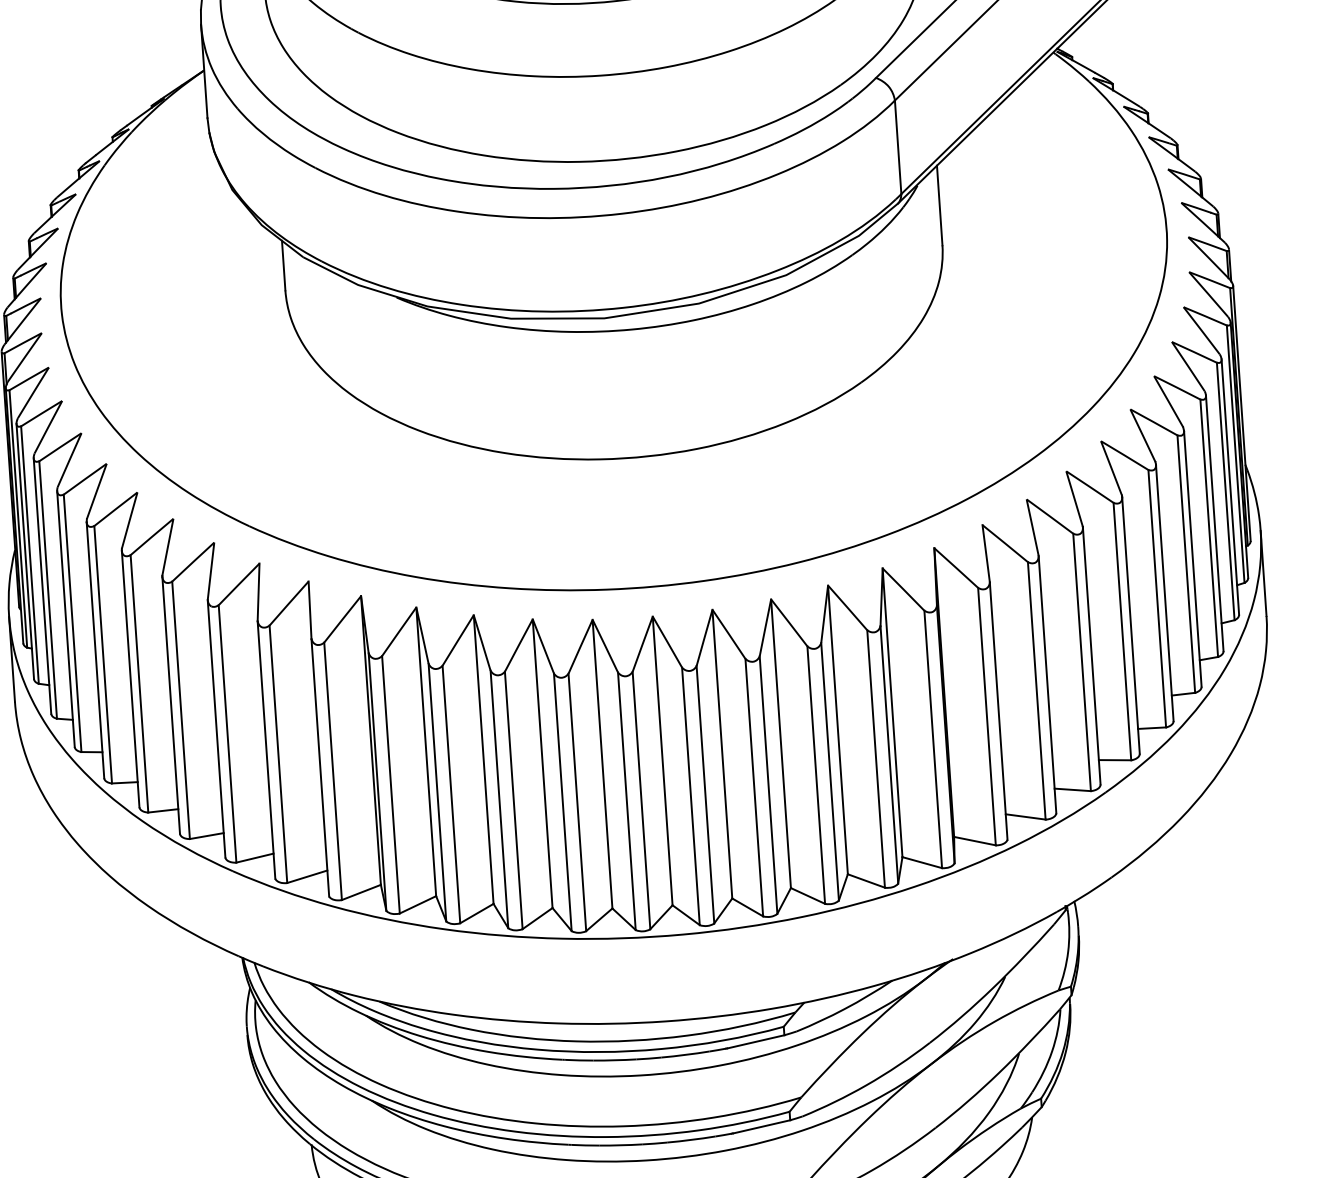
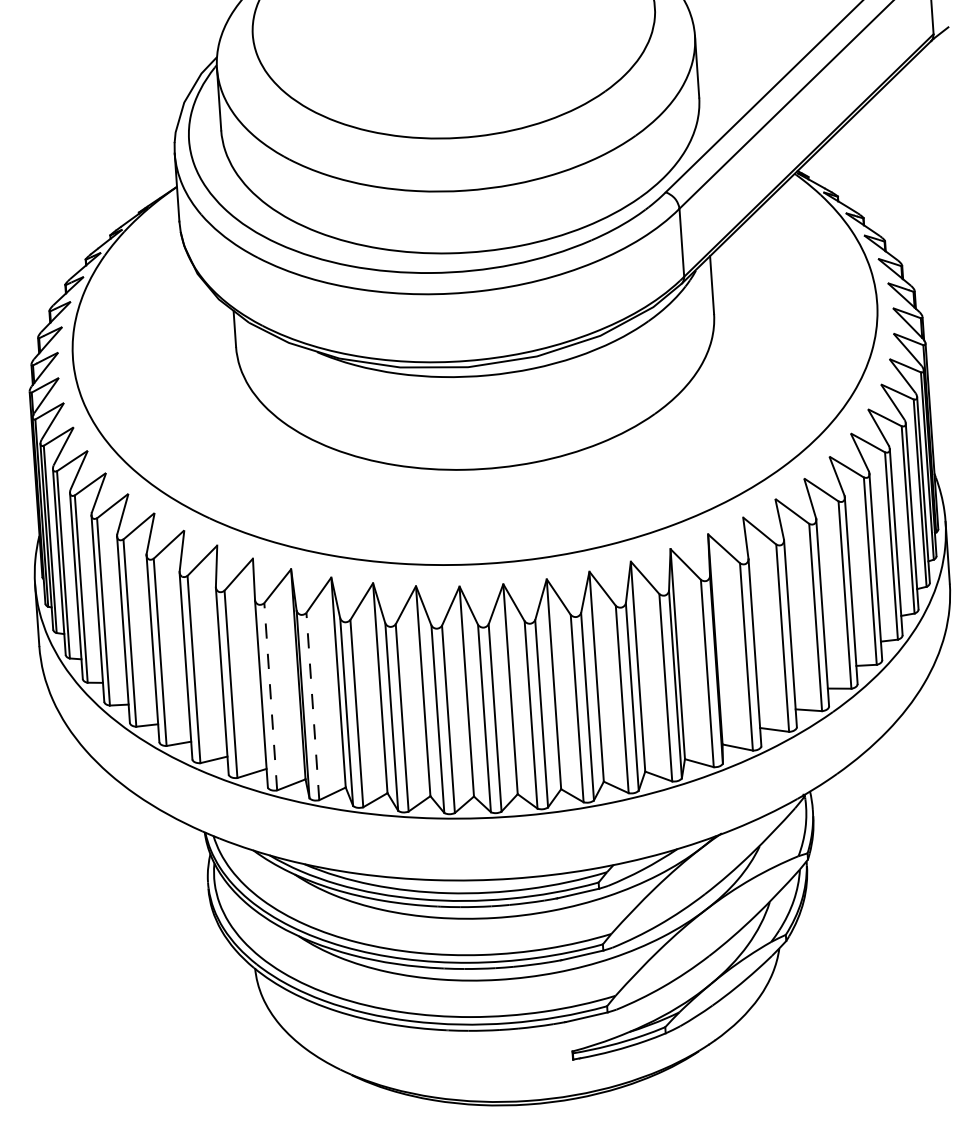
line: (332, 770) -> (270, 696), solid -> dashed
line: (390, 784) -> (312, 706), solid -> dashed

